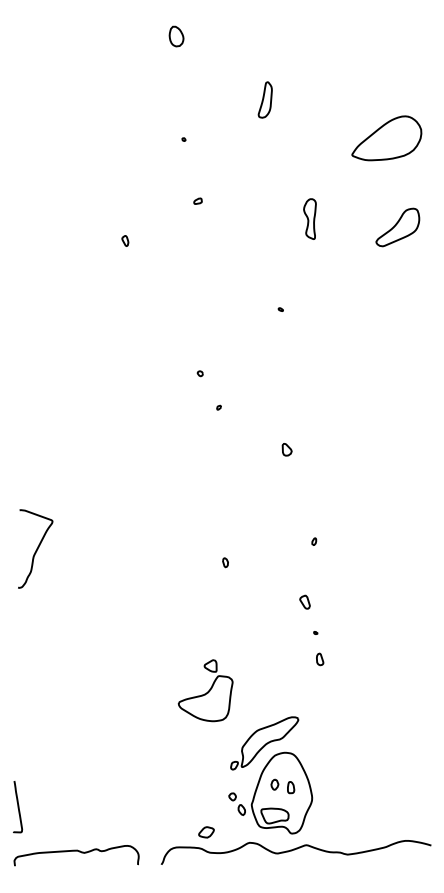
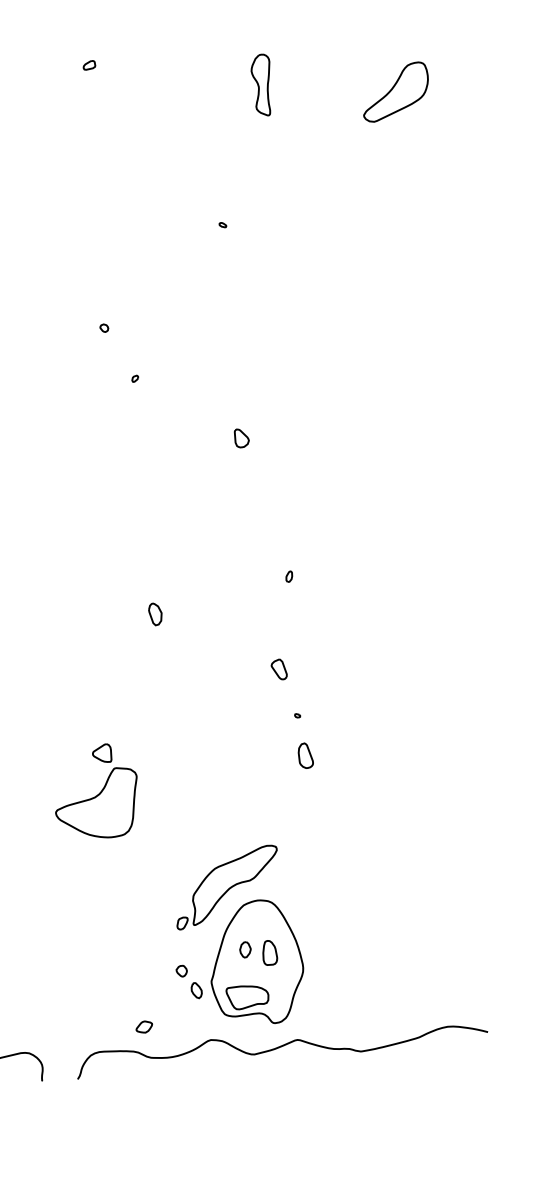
part: (225, 562) -> (155, 614), size x1.6
part: (320, 659) -> (306, 755), size x1.4
part: (205, 690) -> (95, 791), moved
part: (291, 787) -> (270, 952), size x1.4
part: (206, 832) -> (144, 1027), size x0.7

